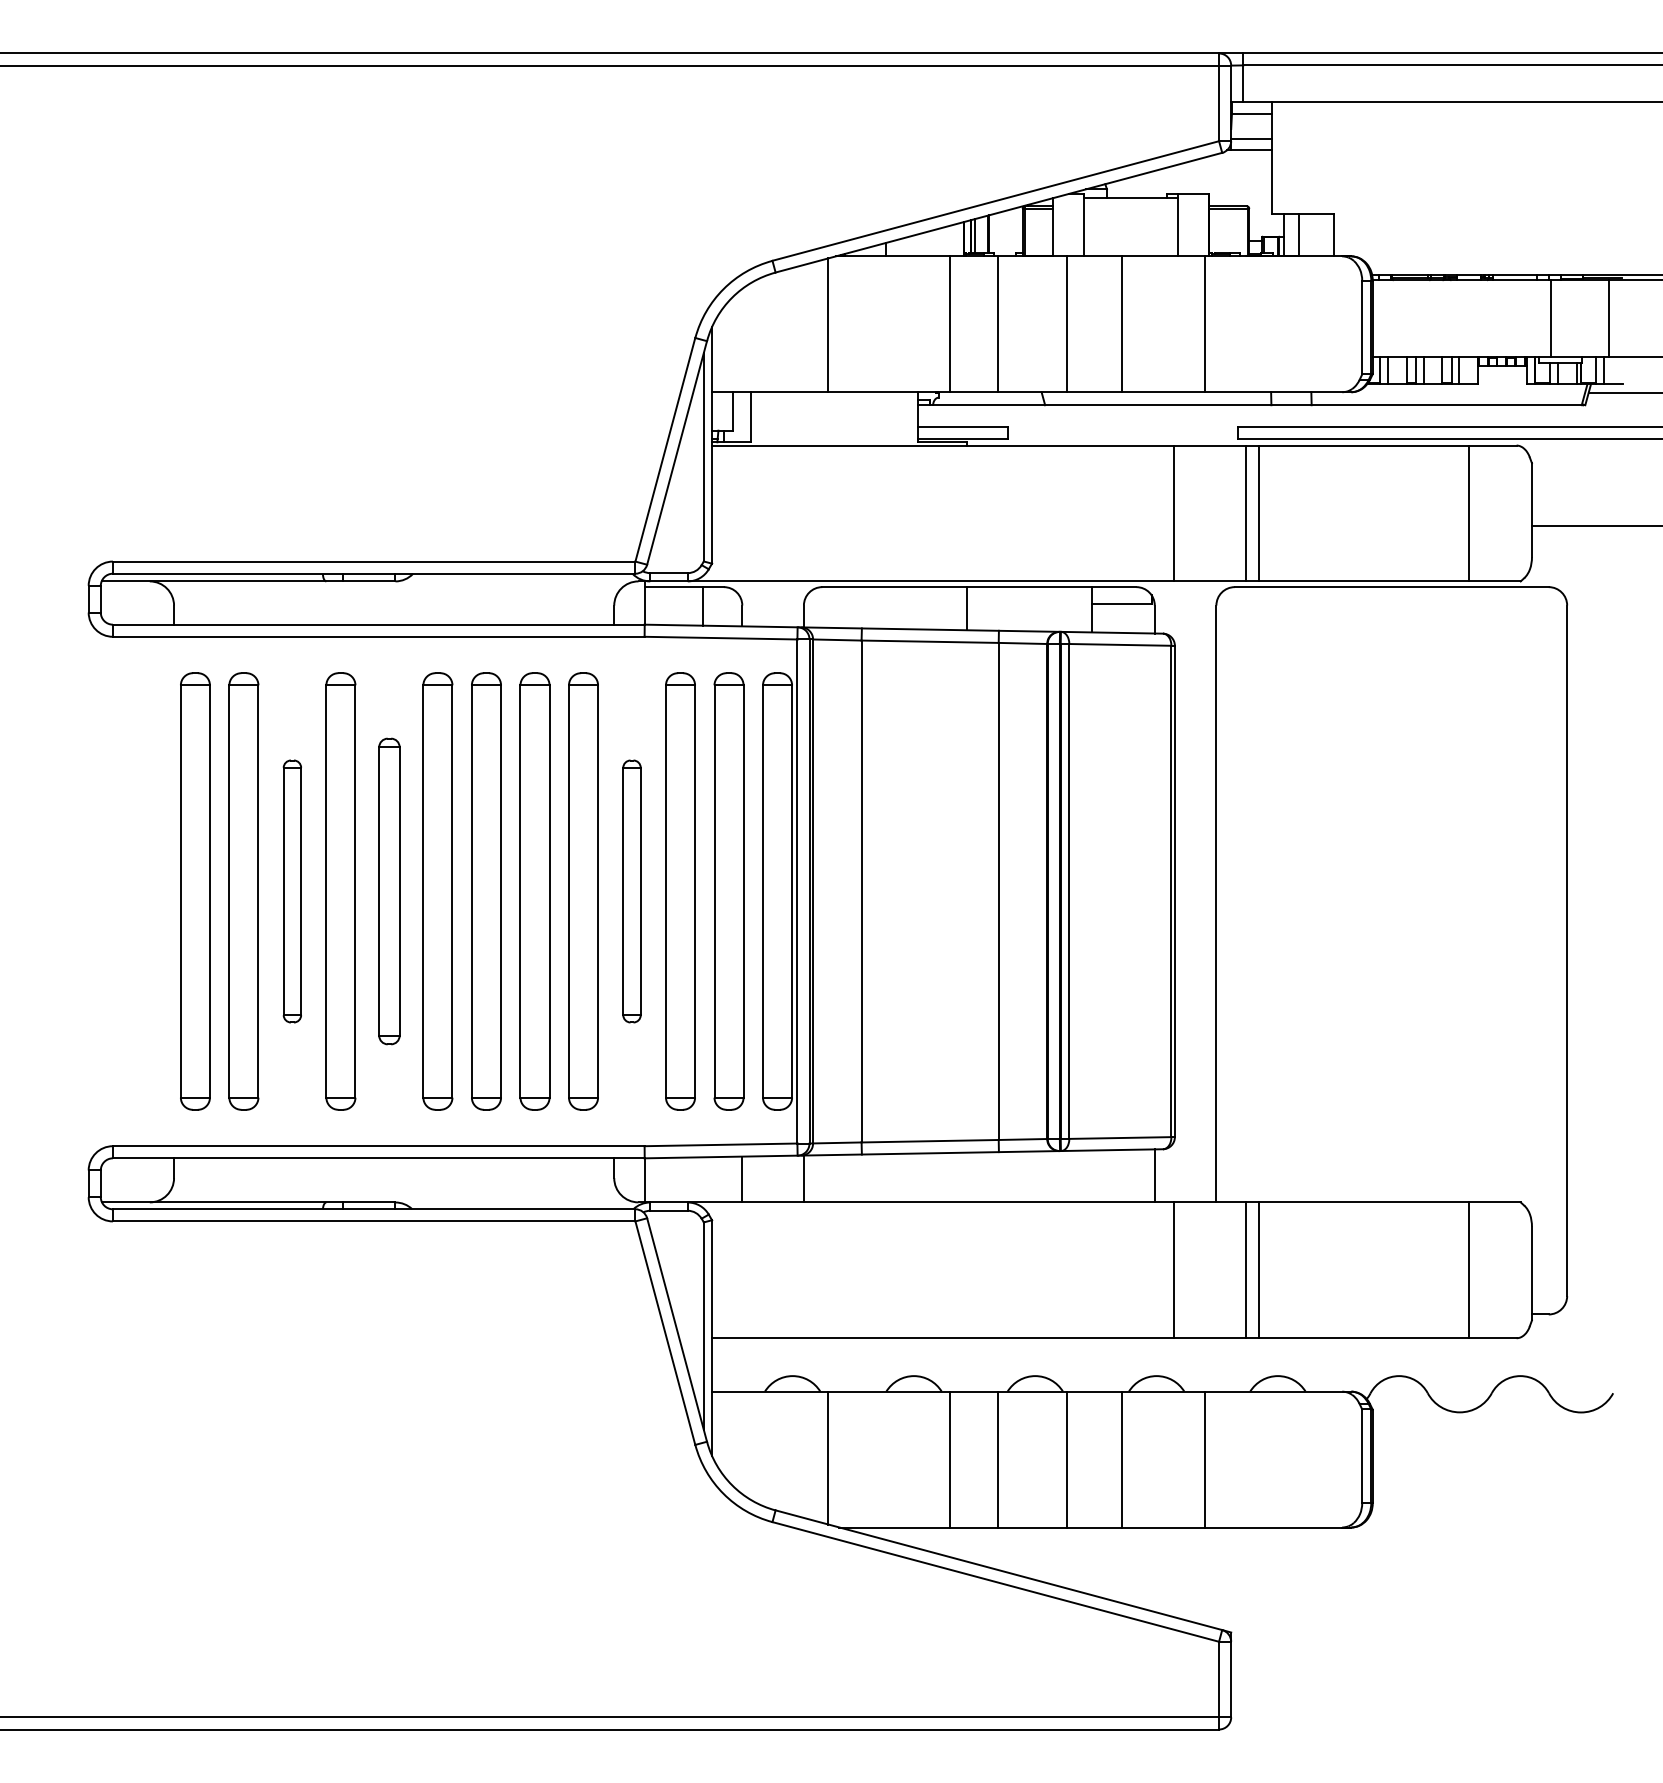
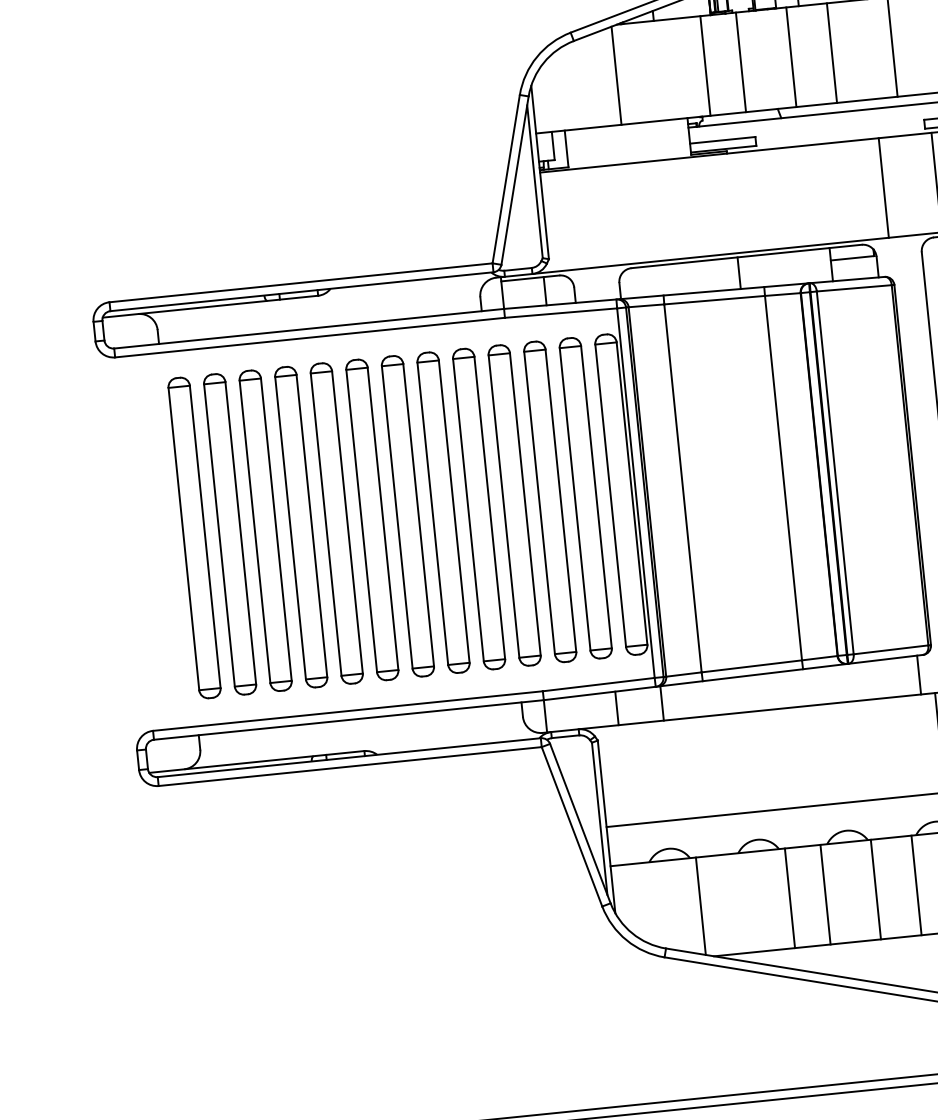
part: (292, 891) -> (265, 530), size x1.67
part: (389, 891) -> (336, 523), size x1.43
part: (631, 891) -> (514, 505), size x1.67

